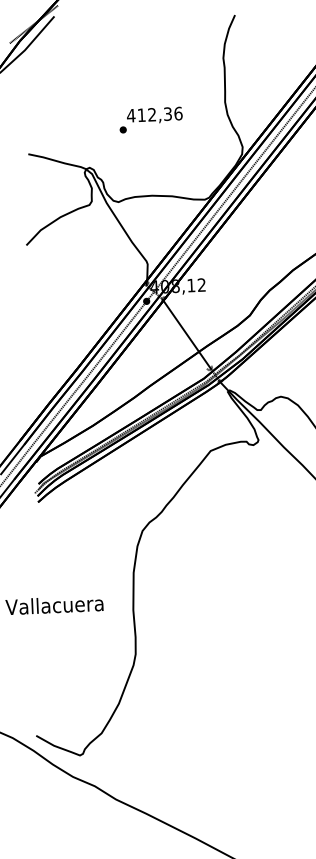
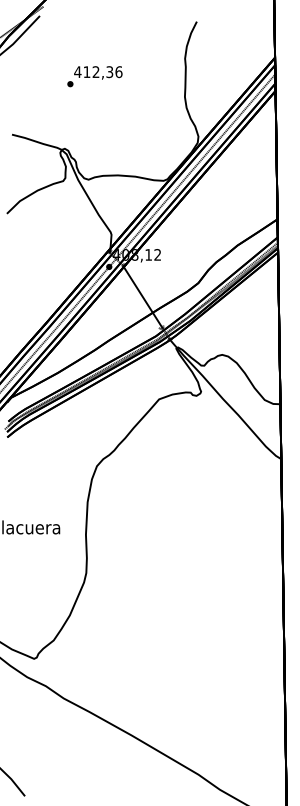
text: (150, 119) -> (94, 76), moved

